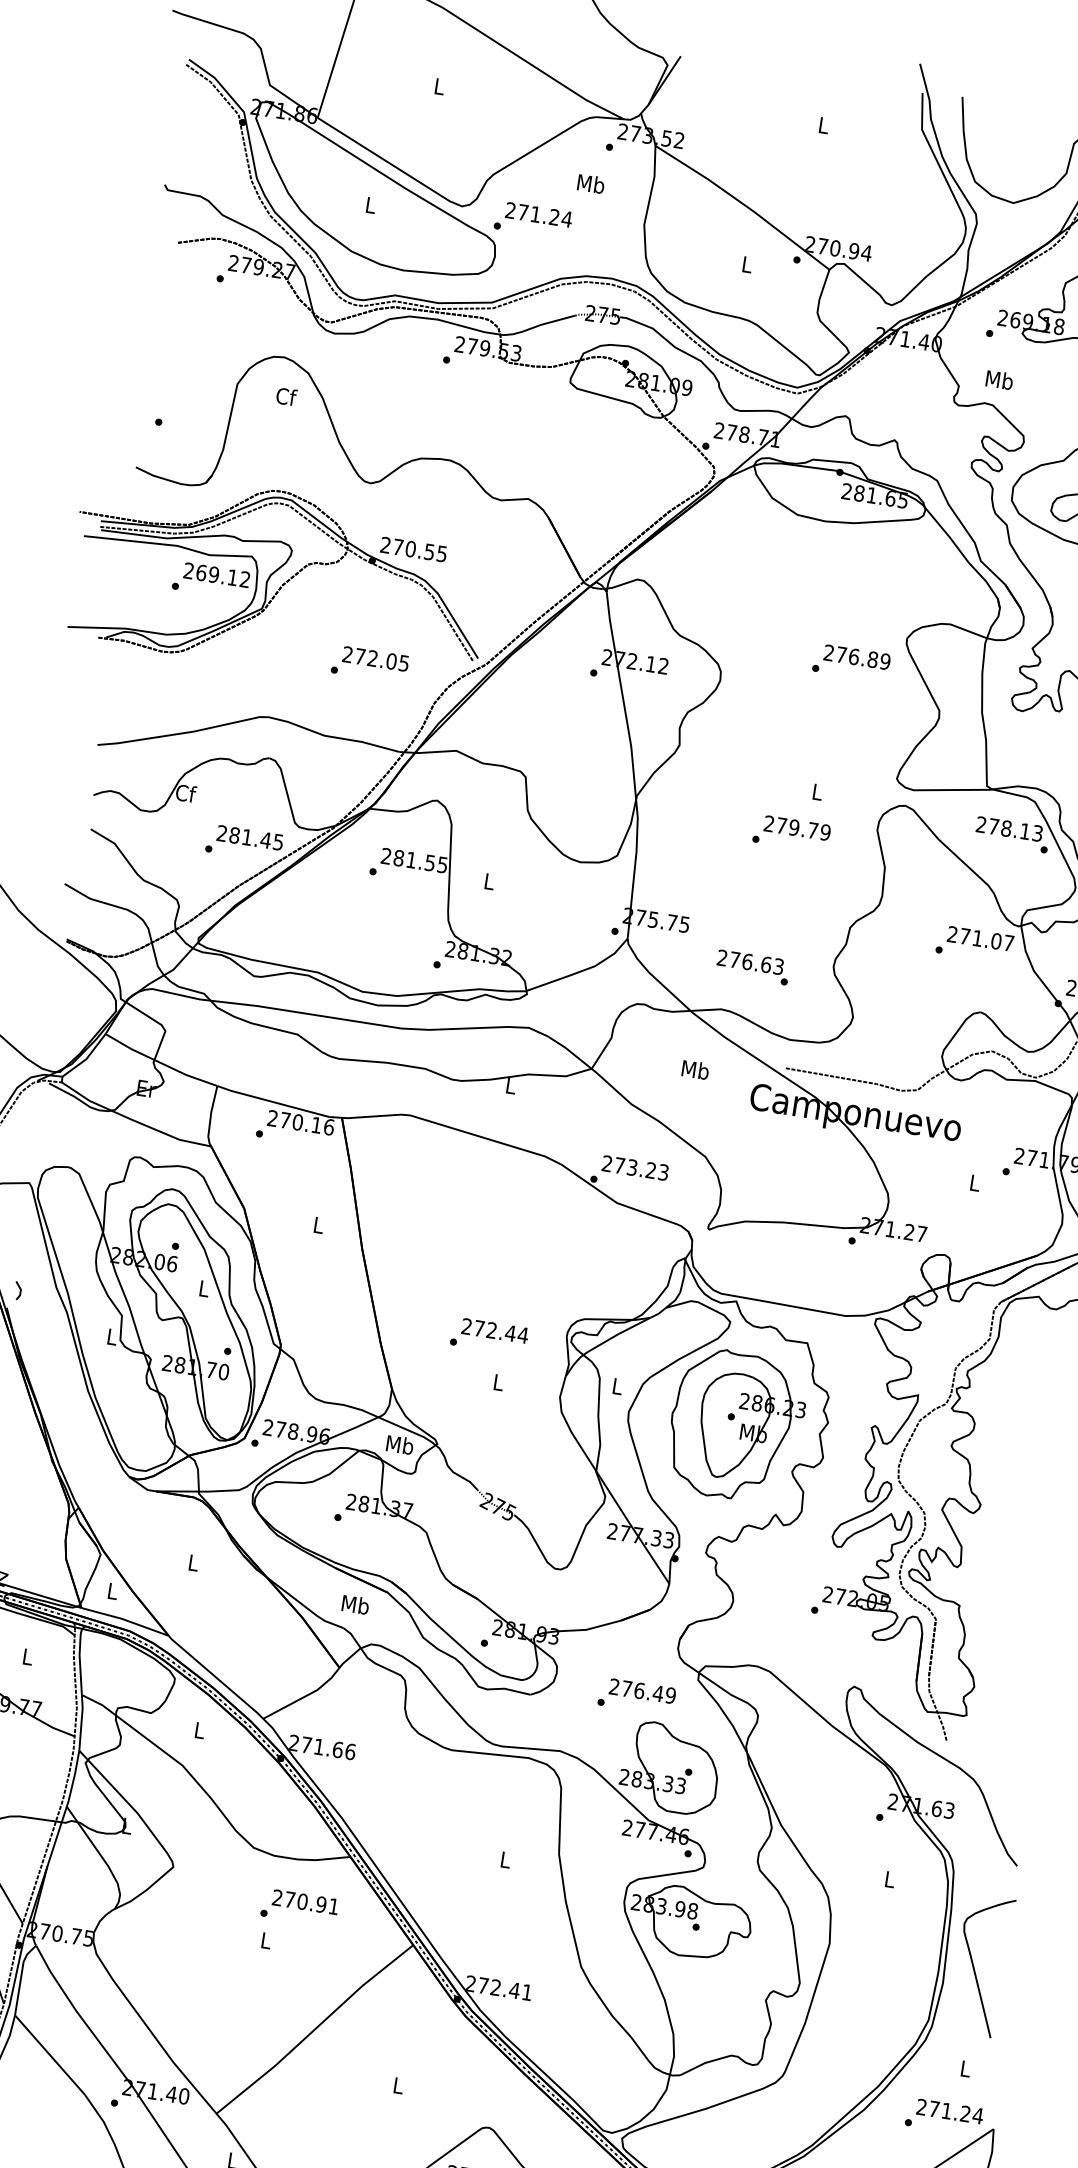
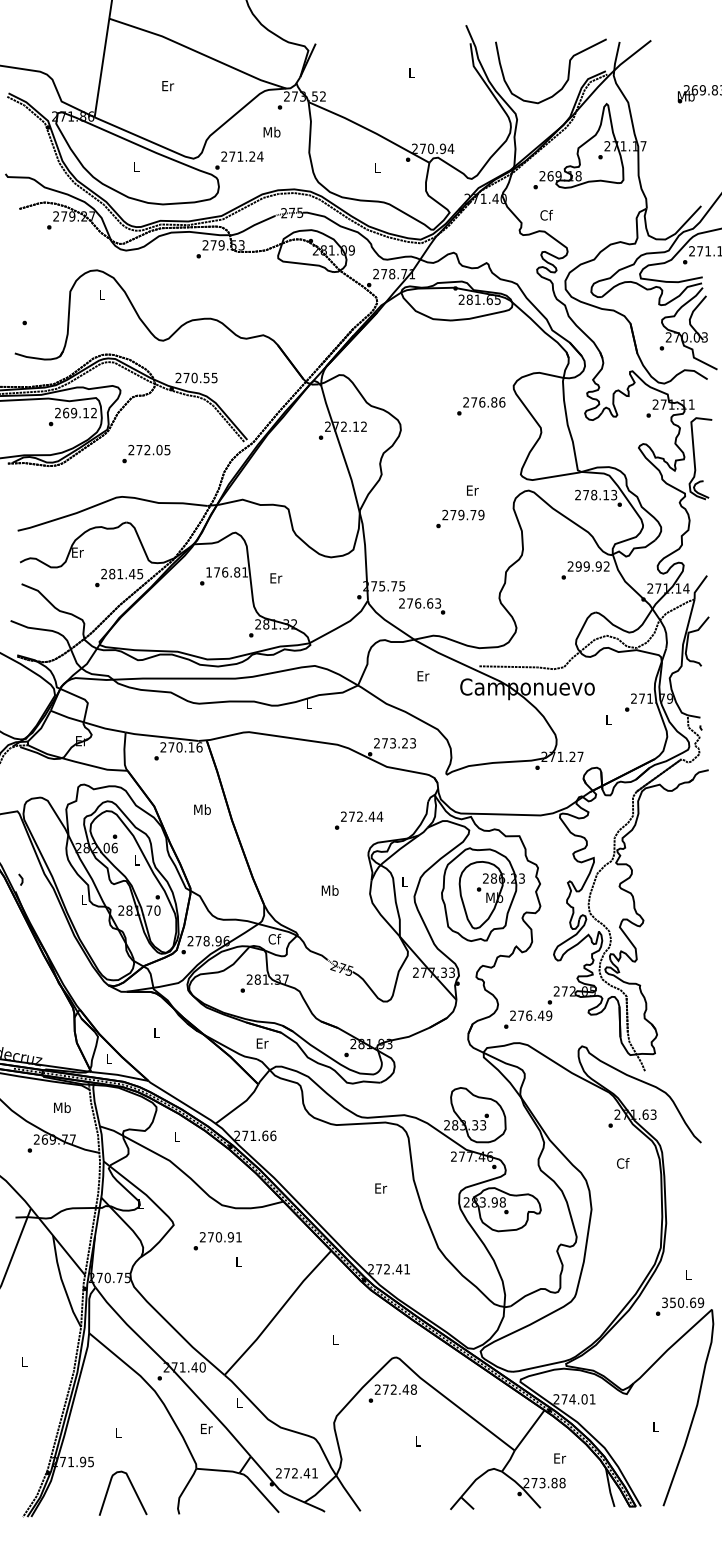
text: (440, 87) -> (168, 86), L -> Er
text: (999, 378) -> (546, 214), Mb -> Cf
text: (285, 396) -> (101, 294), Cf -> L
text: (885, 661) -> (502, 402), 276.89 -> 276.86
text: (370, 663) -> (146, 453), moved
text: (817, 792) -> (472, 490), L -> Er
text: (185, 793) -> (77, 552), Cf -> Er
text: (415, 860) -> (227, 572), 281.55 -> 176.81
text: (490, 882) -> (276, 578), L -> Er
text: (986, 939) -> (592, 566), 271.07 -> 299.92
text: (753, 967) -> (422, 606), moved
text: (694, 1068) -> (422, 675), Mb -> Er
text: (318, 1224) -> (202, 809), L -> Mb
text: (490, 1336) -> (359, 820), moved
text: (497, 1382) -> (329, 890), L -> Mb
text: (400, 1443) -> (274, 938), Mb -> Cf
text: (355, 1604) -> (262, 1043), Mb -> Er
text: (28, 1656) -> (62, 1107), L -> Mb
text: (637, 1696) -> (528, 1019), moved
text: (506, 1860) -> (381, 1188), L -> Er
text: (890, 1879) -> (623, 1163), L -> Cf
text: (299, 1908) -> (217, 1241), moved
curve: (974, 1966) -> (684, 1209), removed
text: (950, 2111) -> (683, 1302), 271.24 -> 350.69

